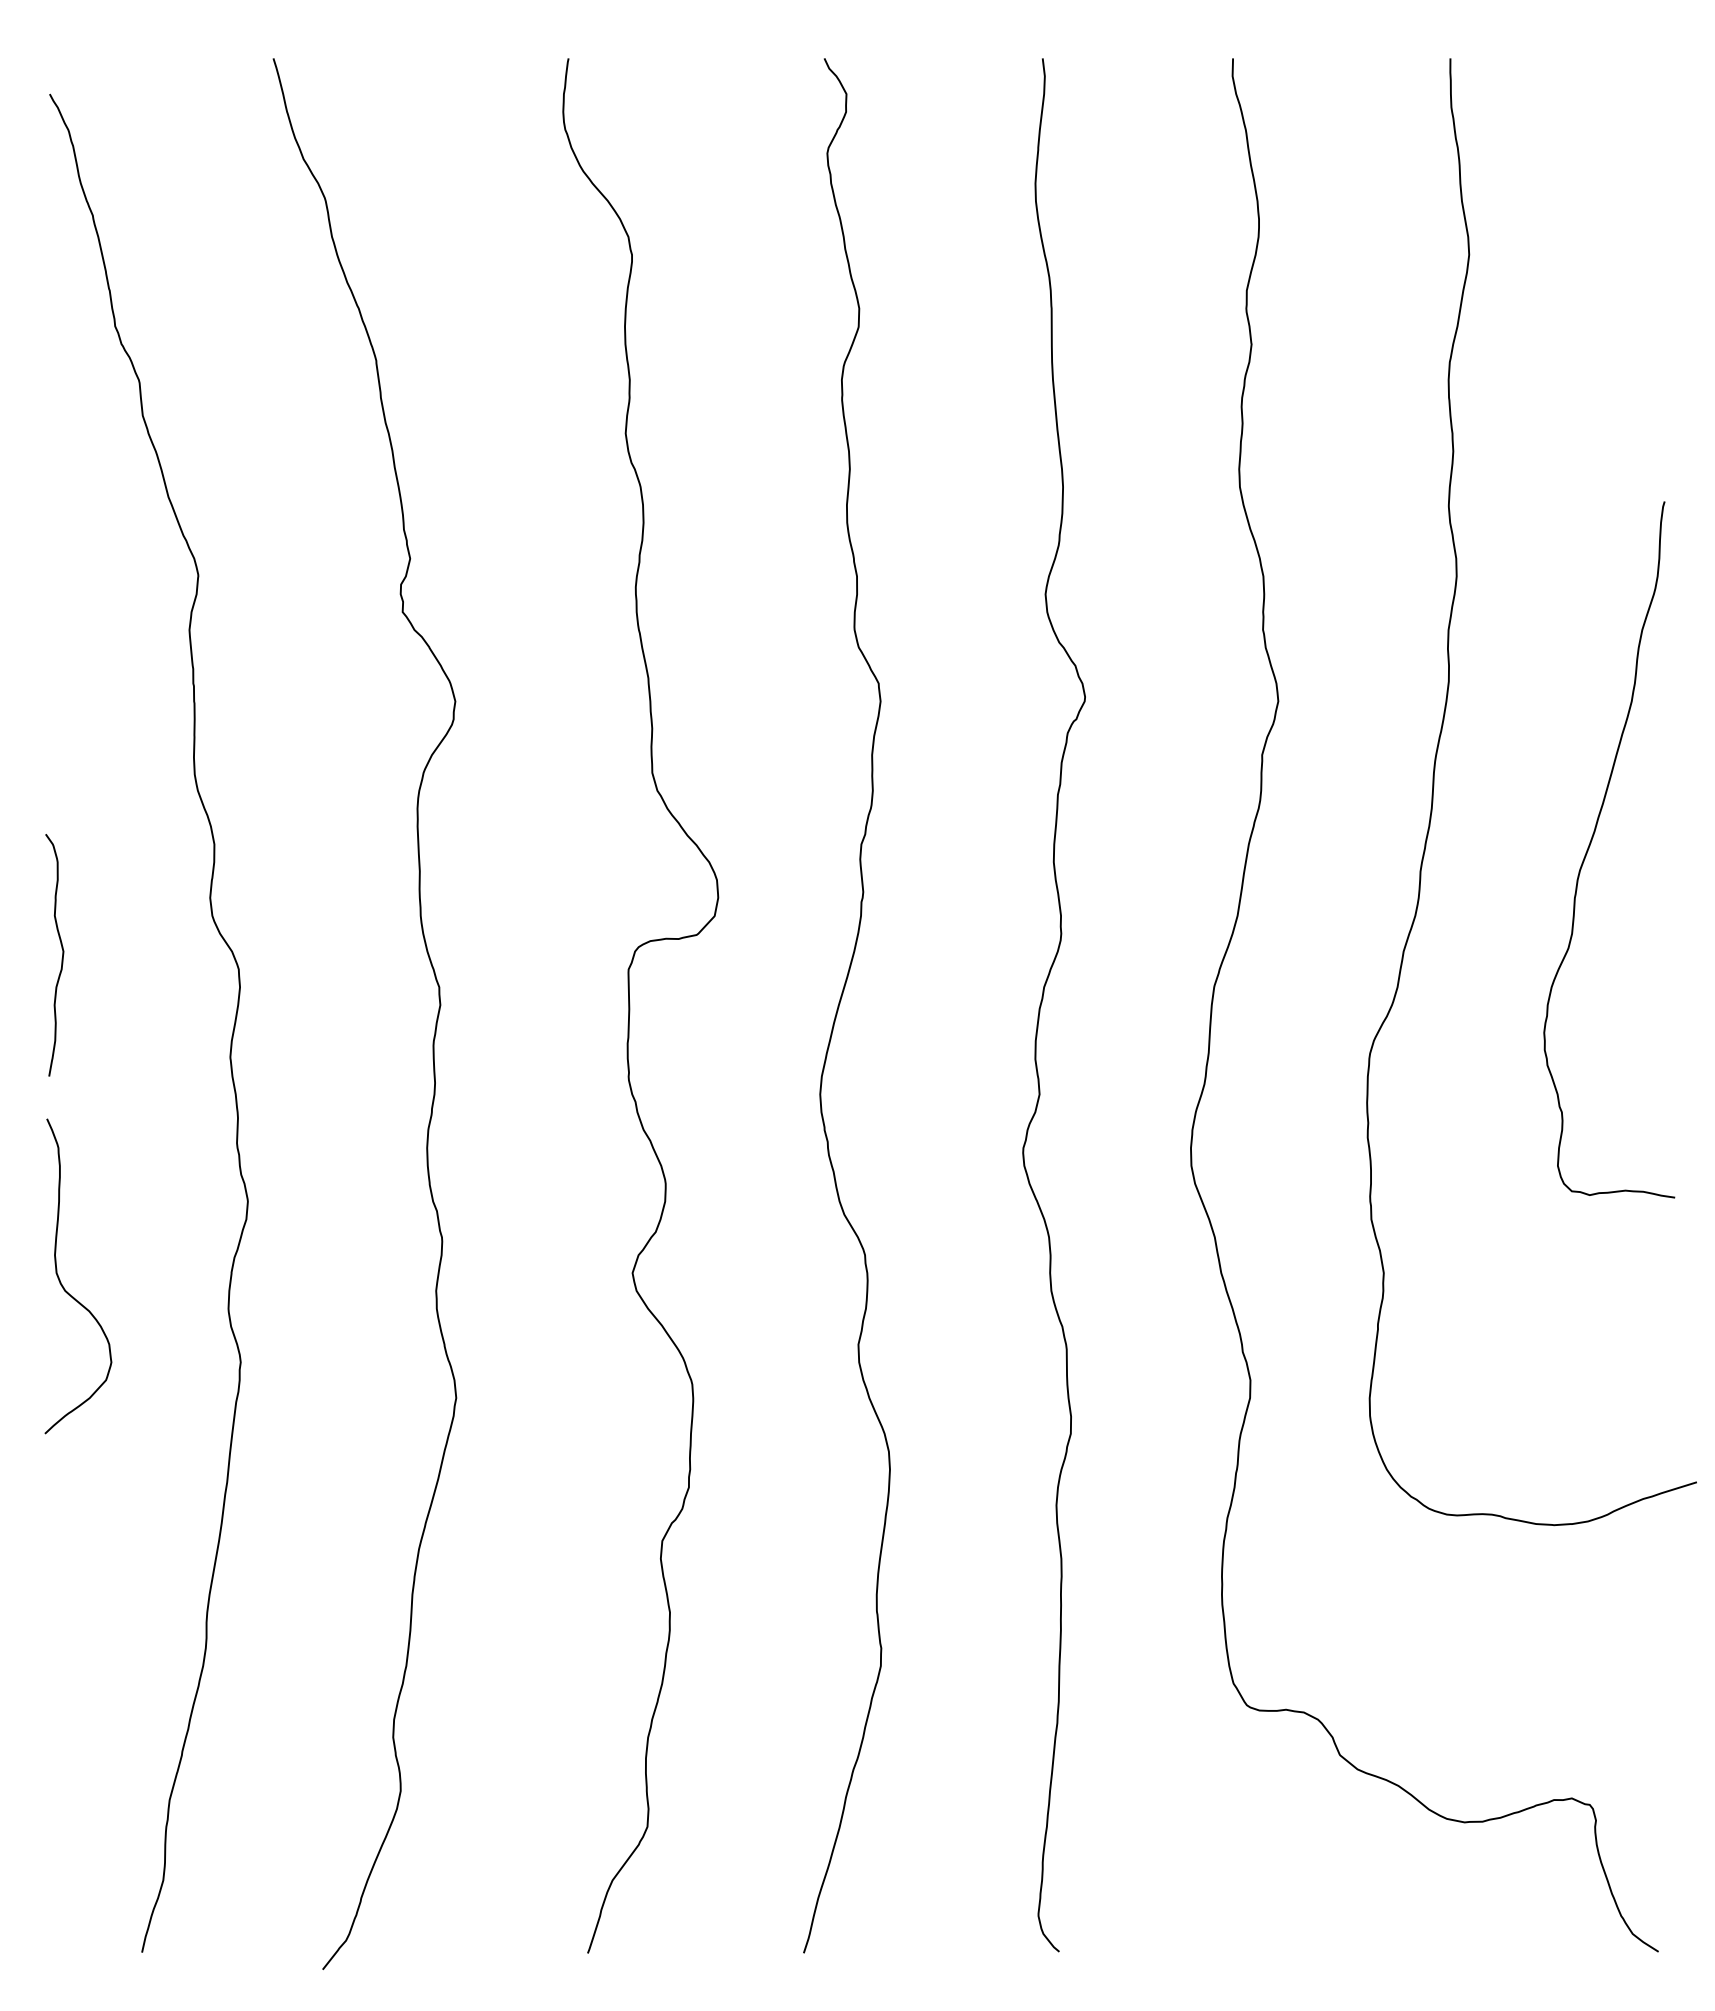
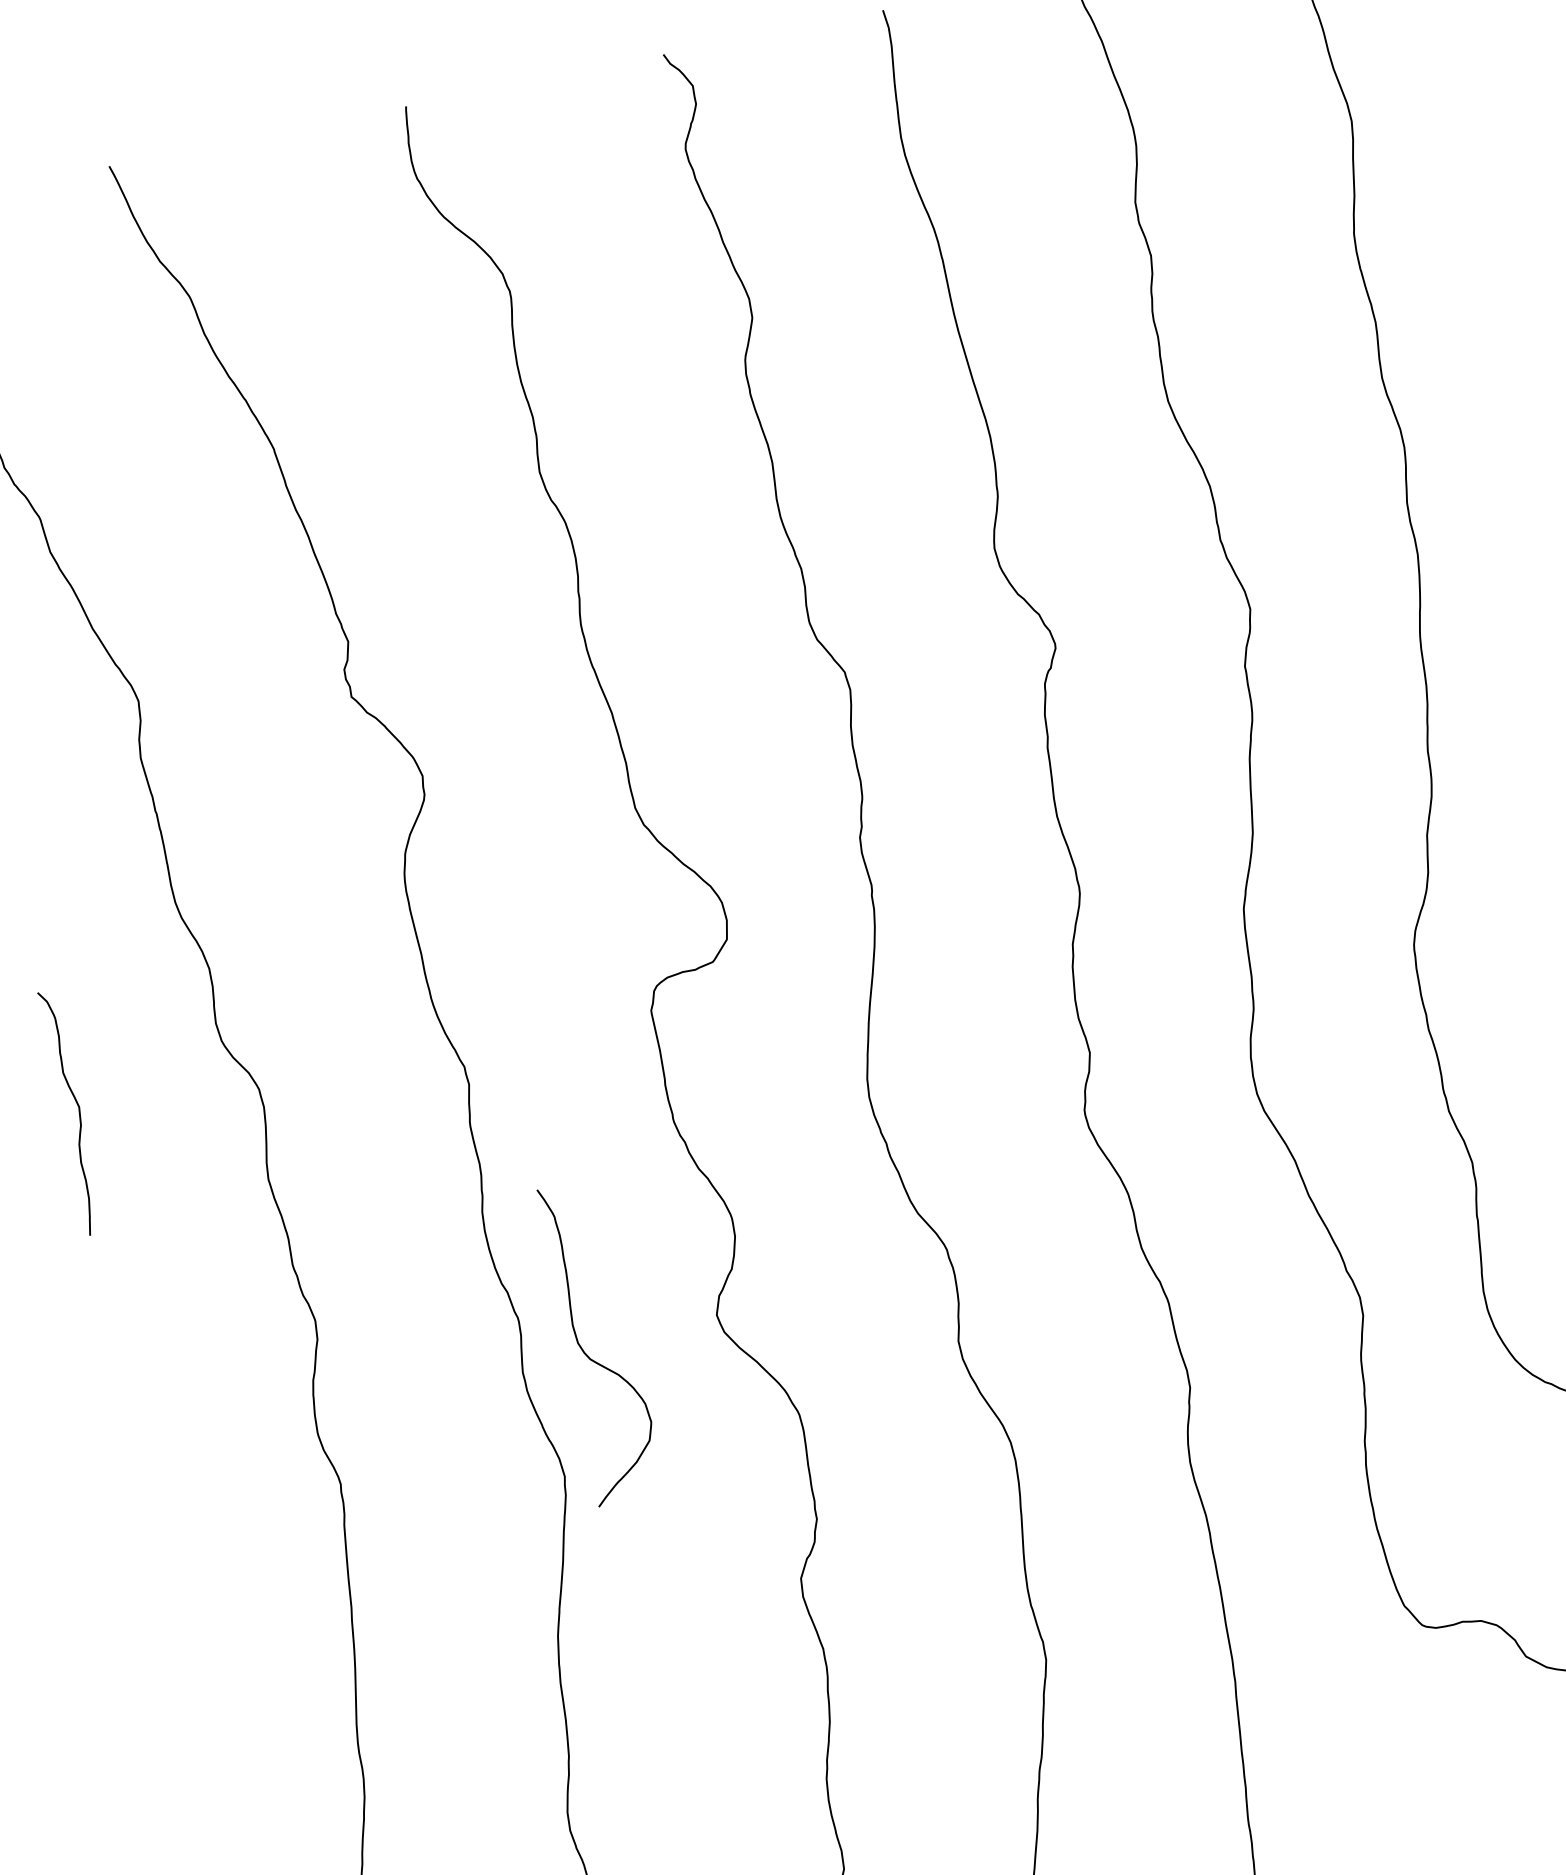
curve: (64, 1287) -> (588, 1355), moved

